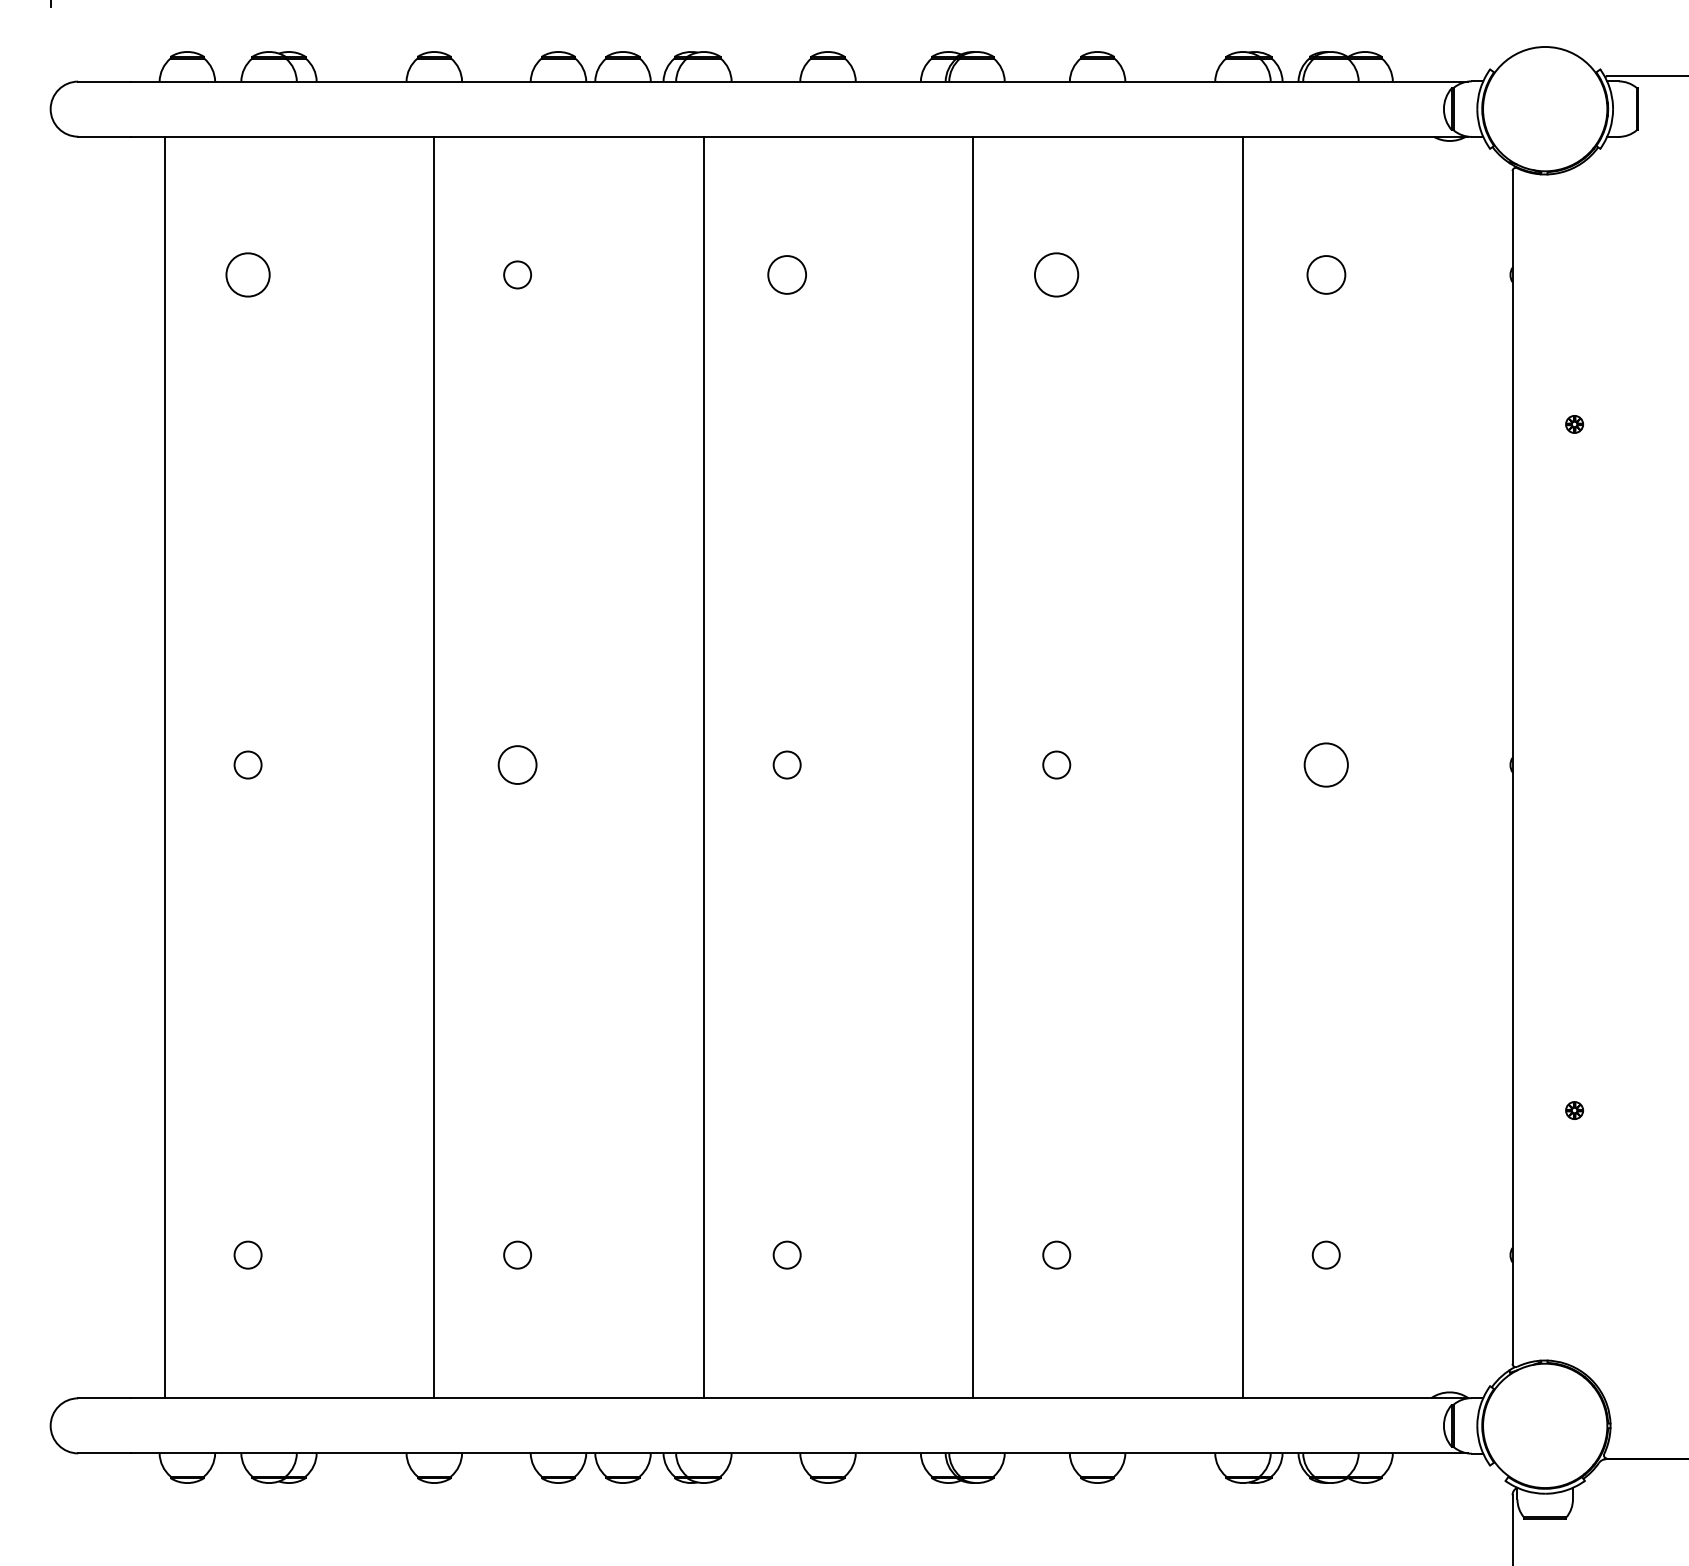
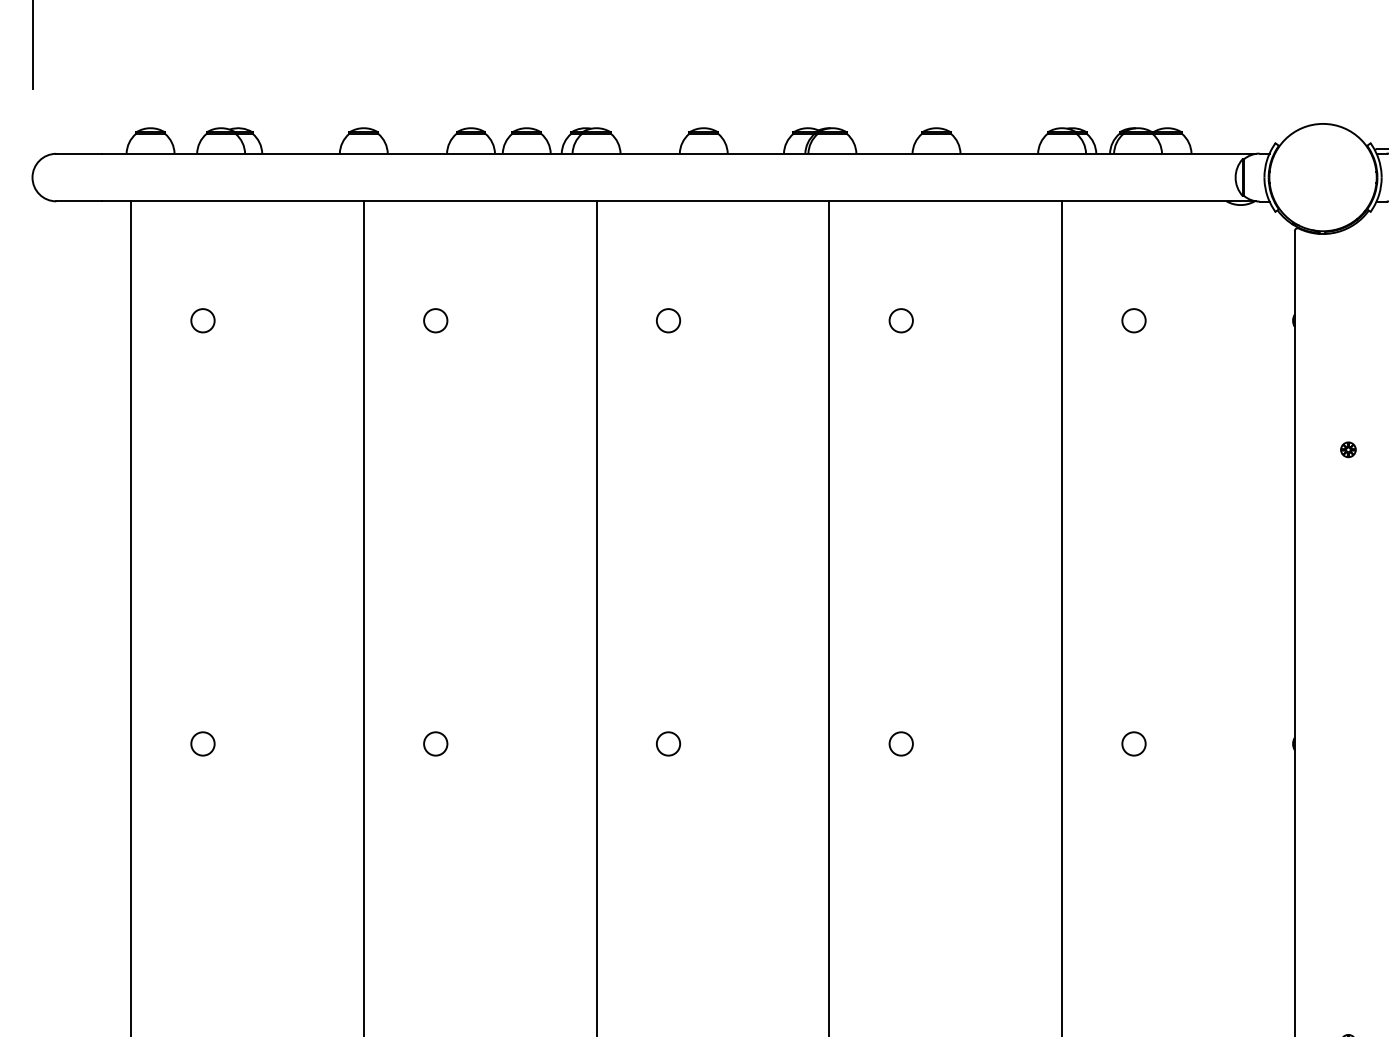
circle: (247, 274) -> (202, 320), size x0.62
circle: (786, 274) -> (667, 320), size x0.71
circle: (1056, 274) -> (901, 320), size x0.62
circle: (1325, 274) -> (1133, 320), size x0.71
circle: (517, 764) -> (435, 743), size x0.71
circle: (1325, 764) -> (1133, 743), size x0.62

